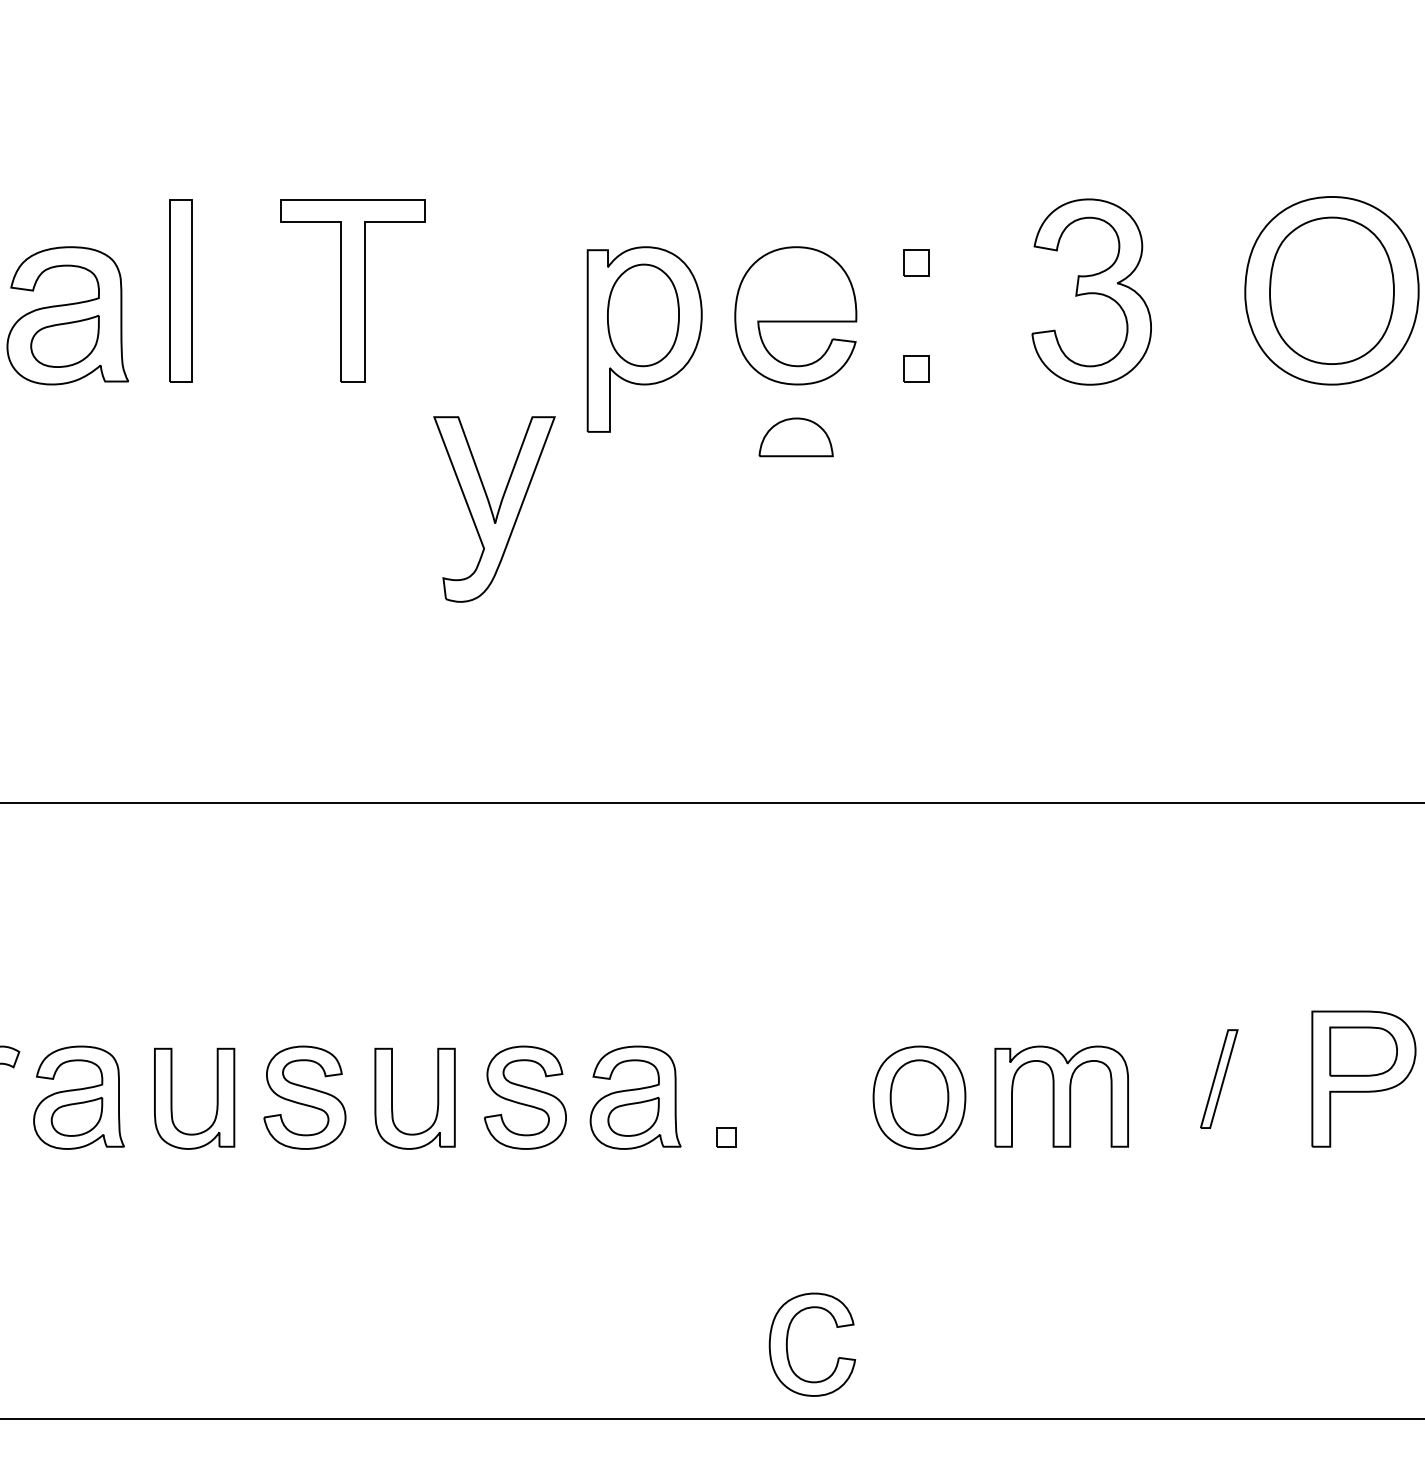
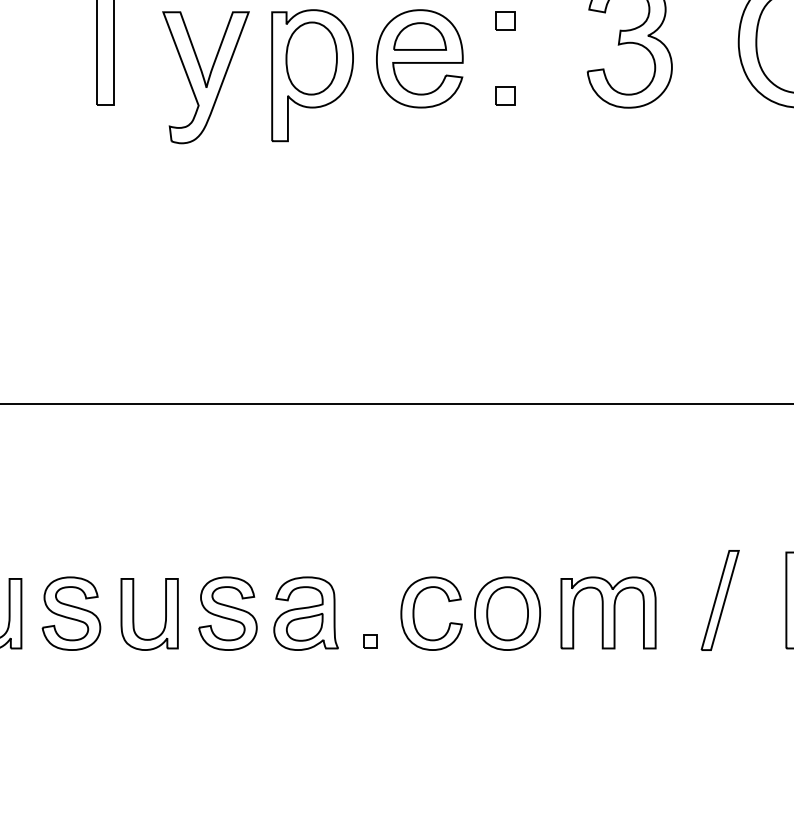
part: (795, 437) -> (419, 36), moved
part: (494, 509) -> (206, 77), moved
part: (1219, 1078) -> (720, 600), size x1.43
part: (788, 1337) -> (414, 608), moved

